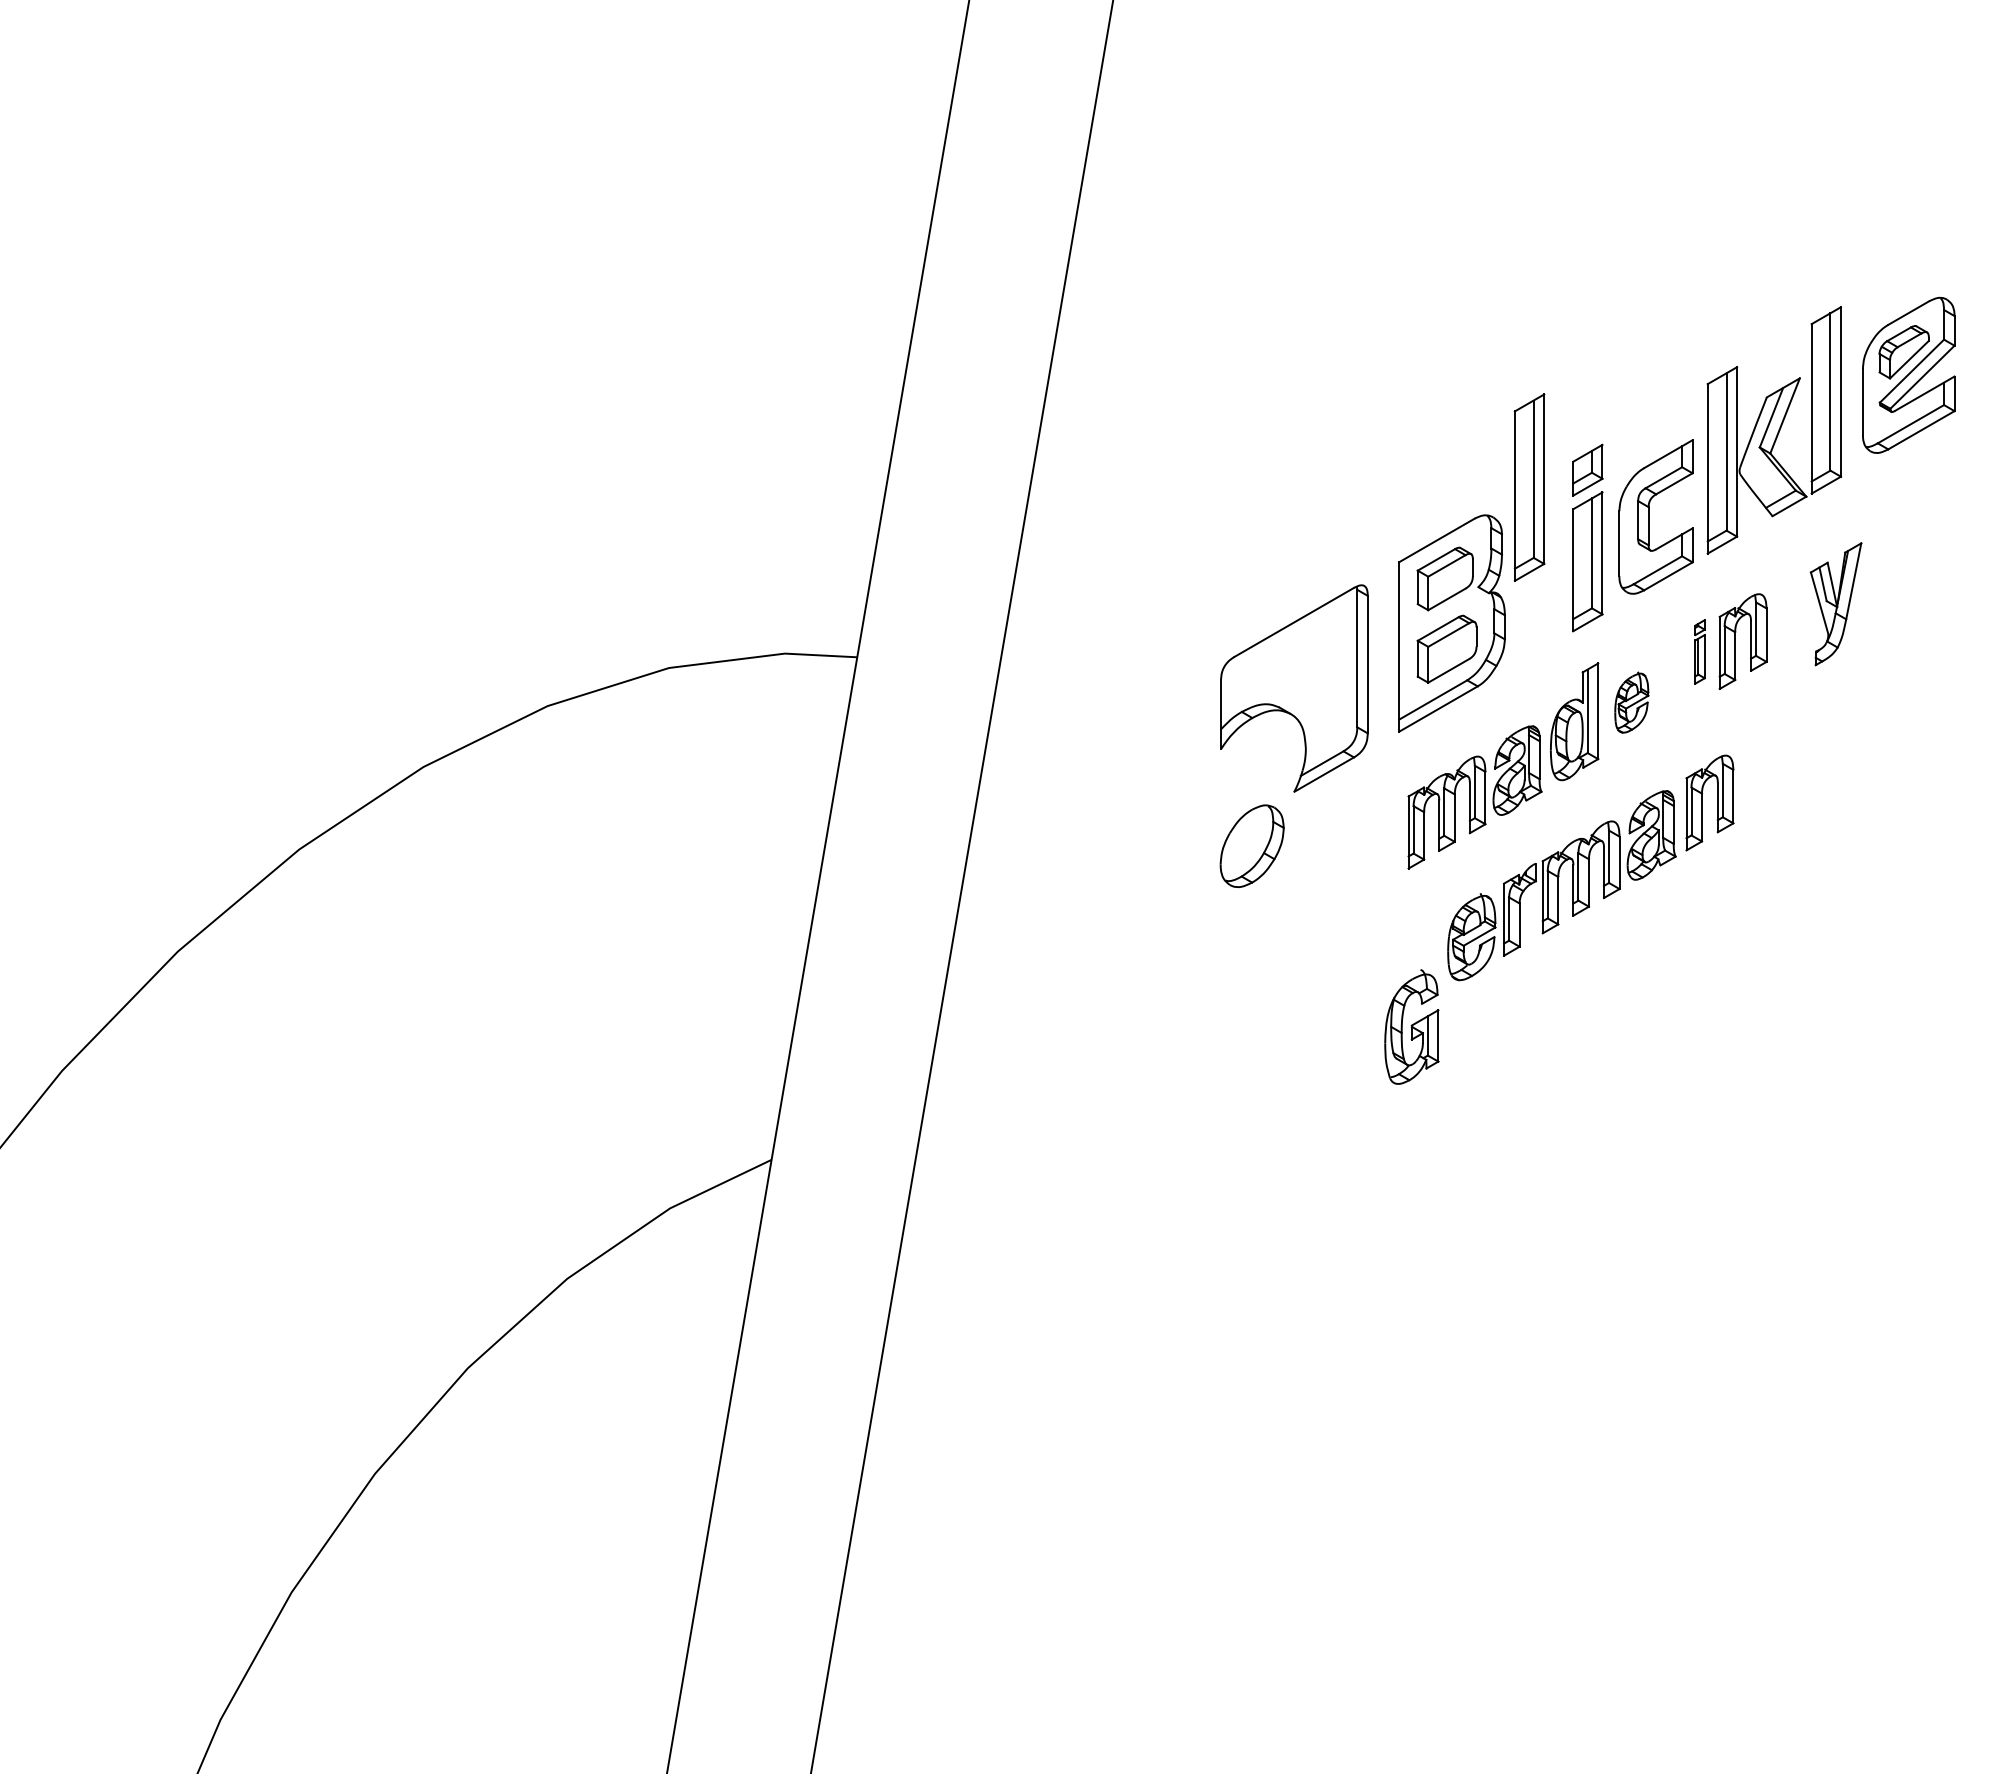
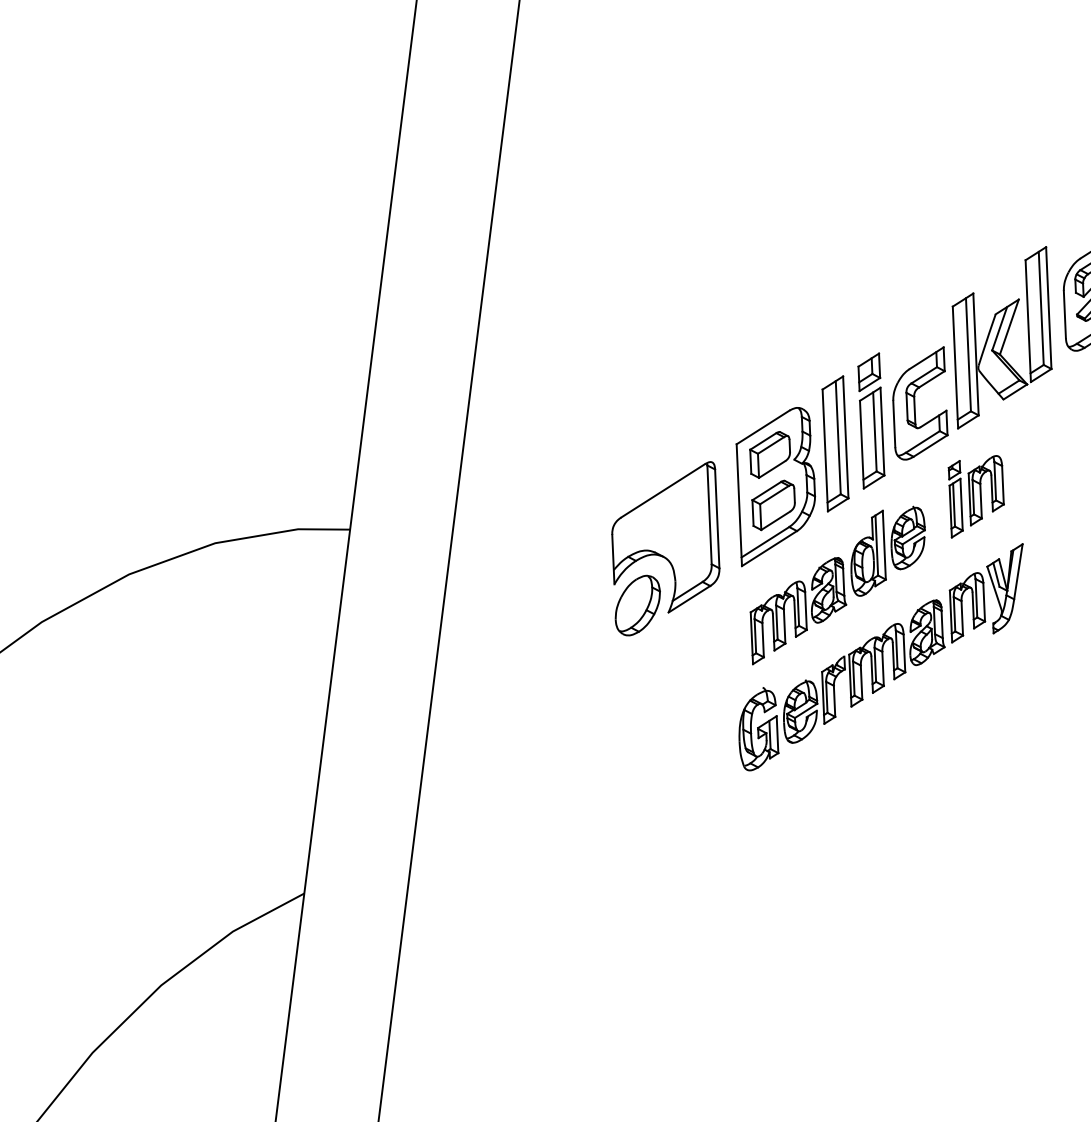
part: (1529, 487) -> (835, 443), moved
part: (1835, 604) -> (1006, 589), moved
part: (1699, 651) -> (955, 499), size x1.67
part: (1631, 702) -> (908, 537), size x1.43
part: (1251, 845) -> (637, 605), moved
part: (1411, 1026) -> (757, 728), moved

